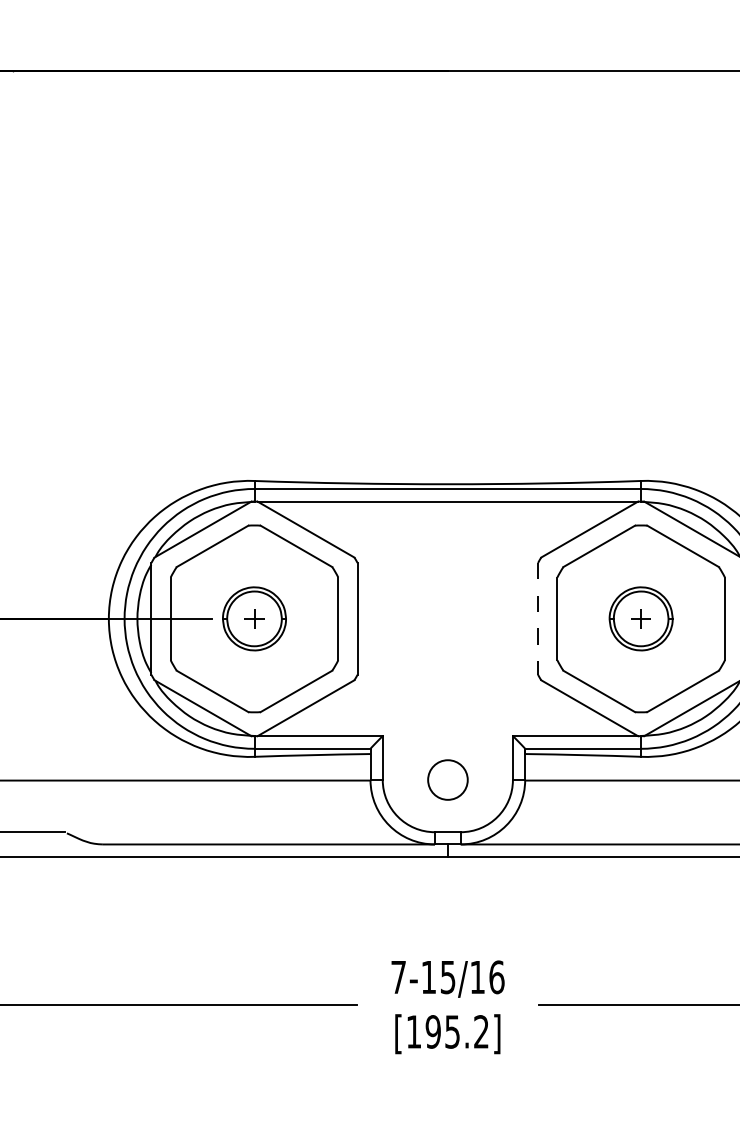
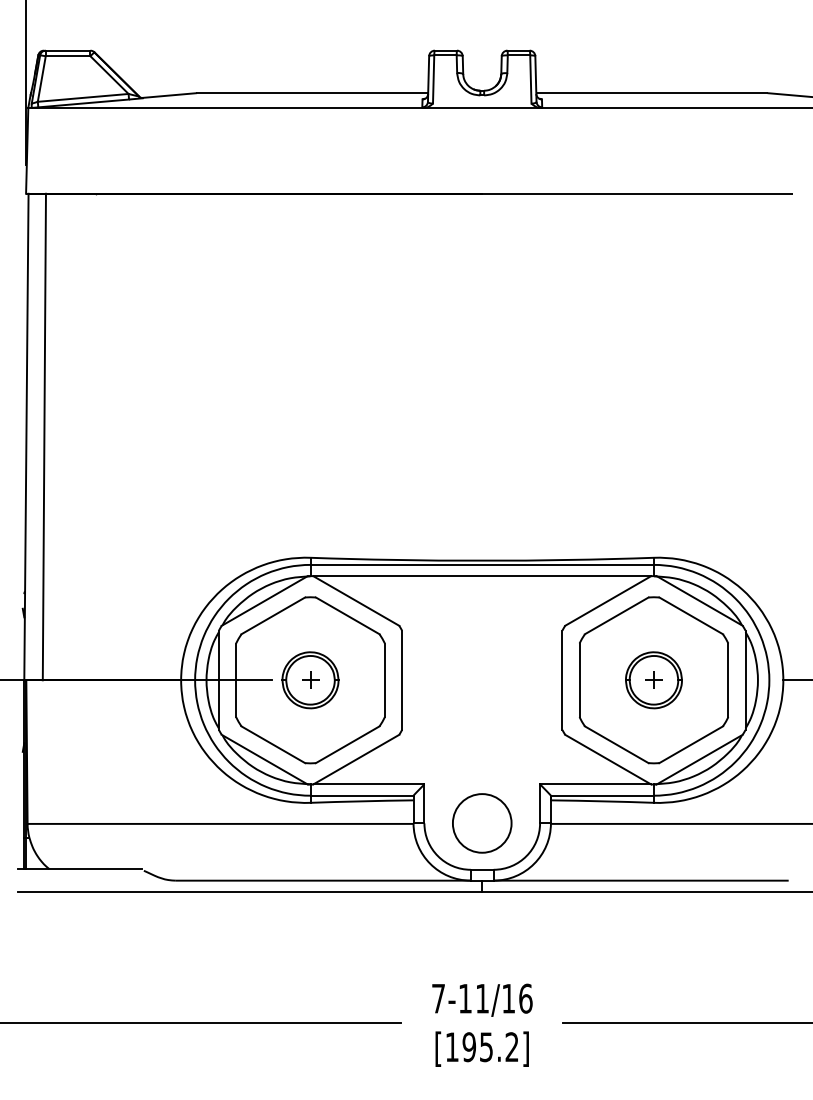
line: (538, 619) -> (562, 680), dashed -> solid
circle: (448, 780) -> (482, 823), size x1.67
text: (448, 977) -> (482, 998), 7-15/16 -> 7-11/16

